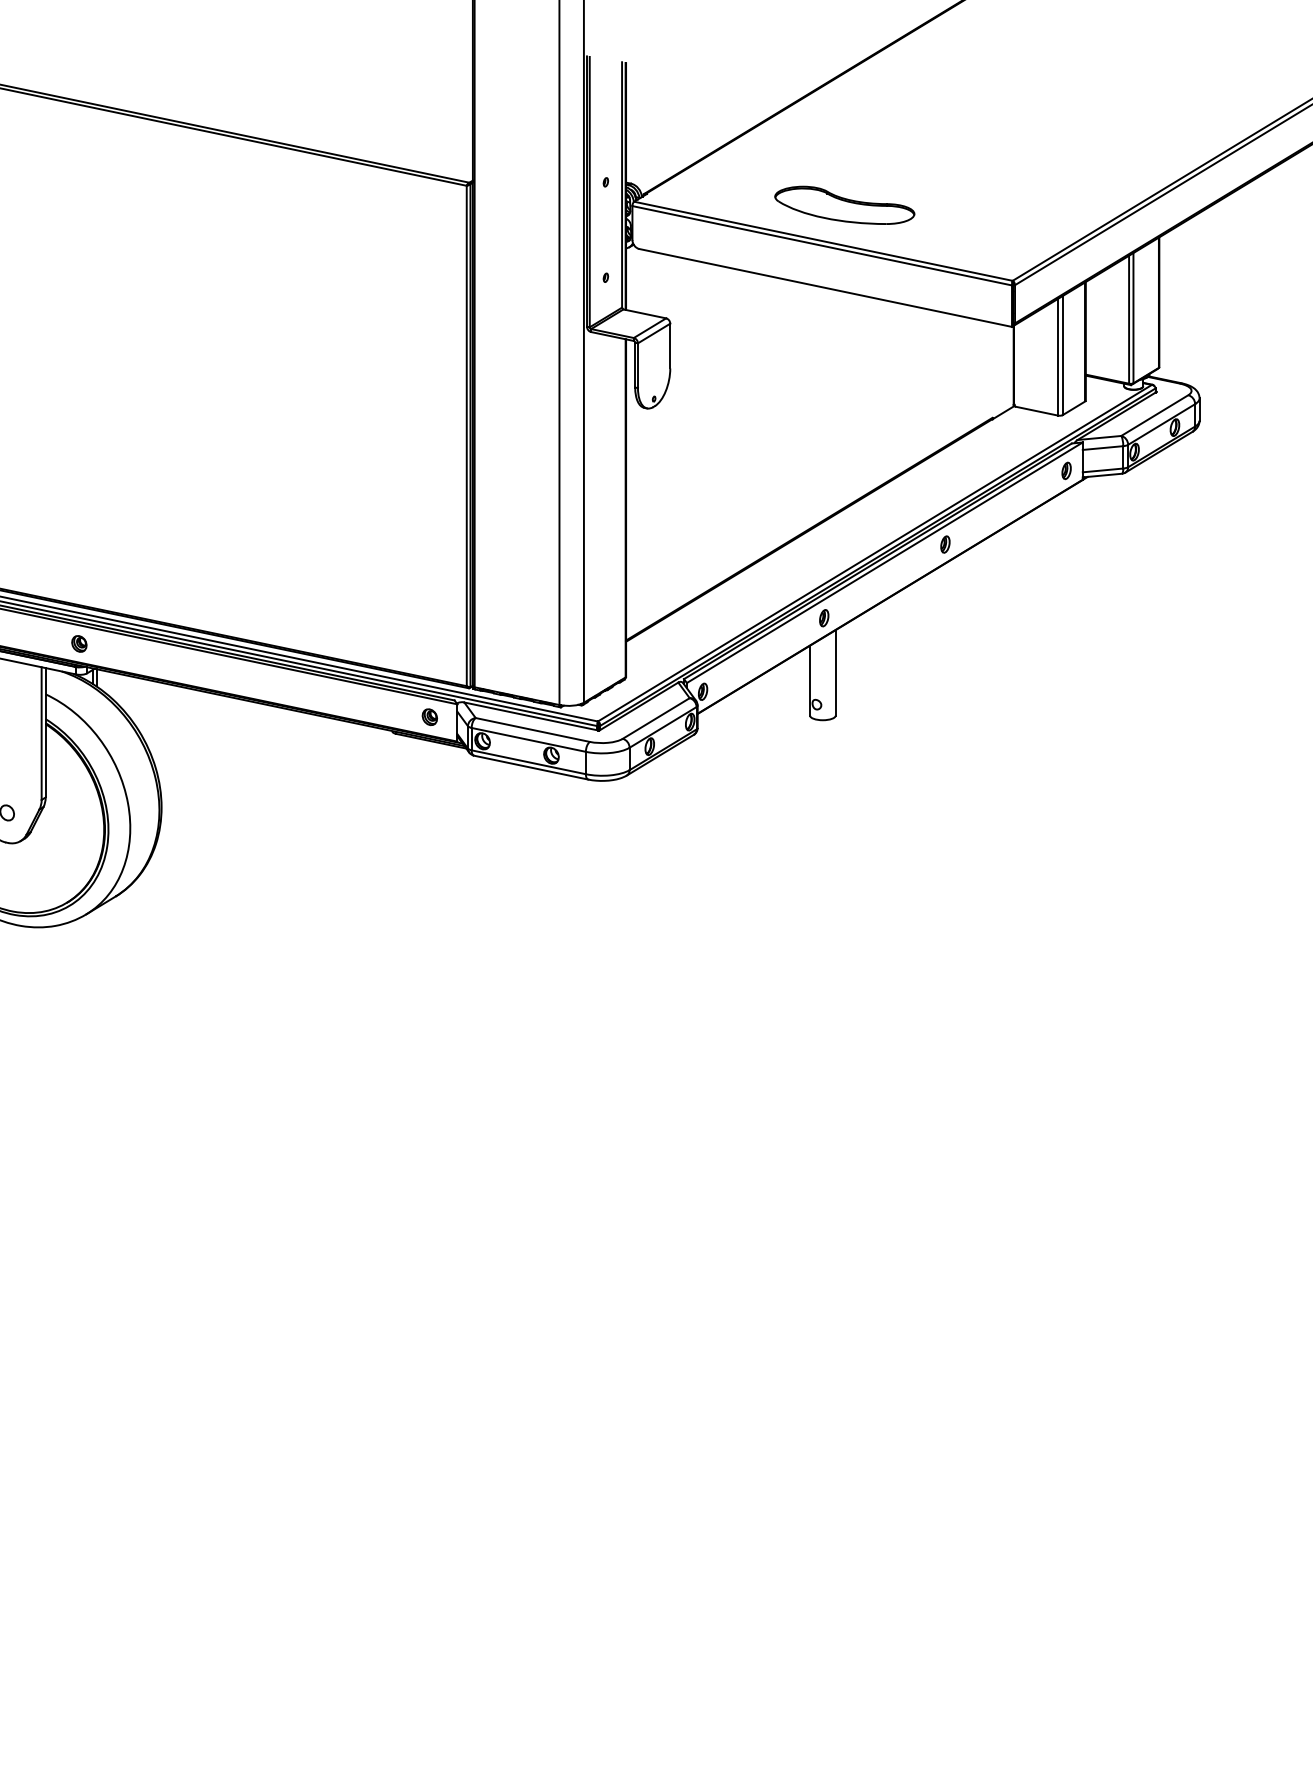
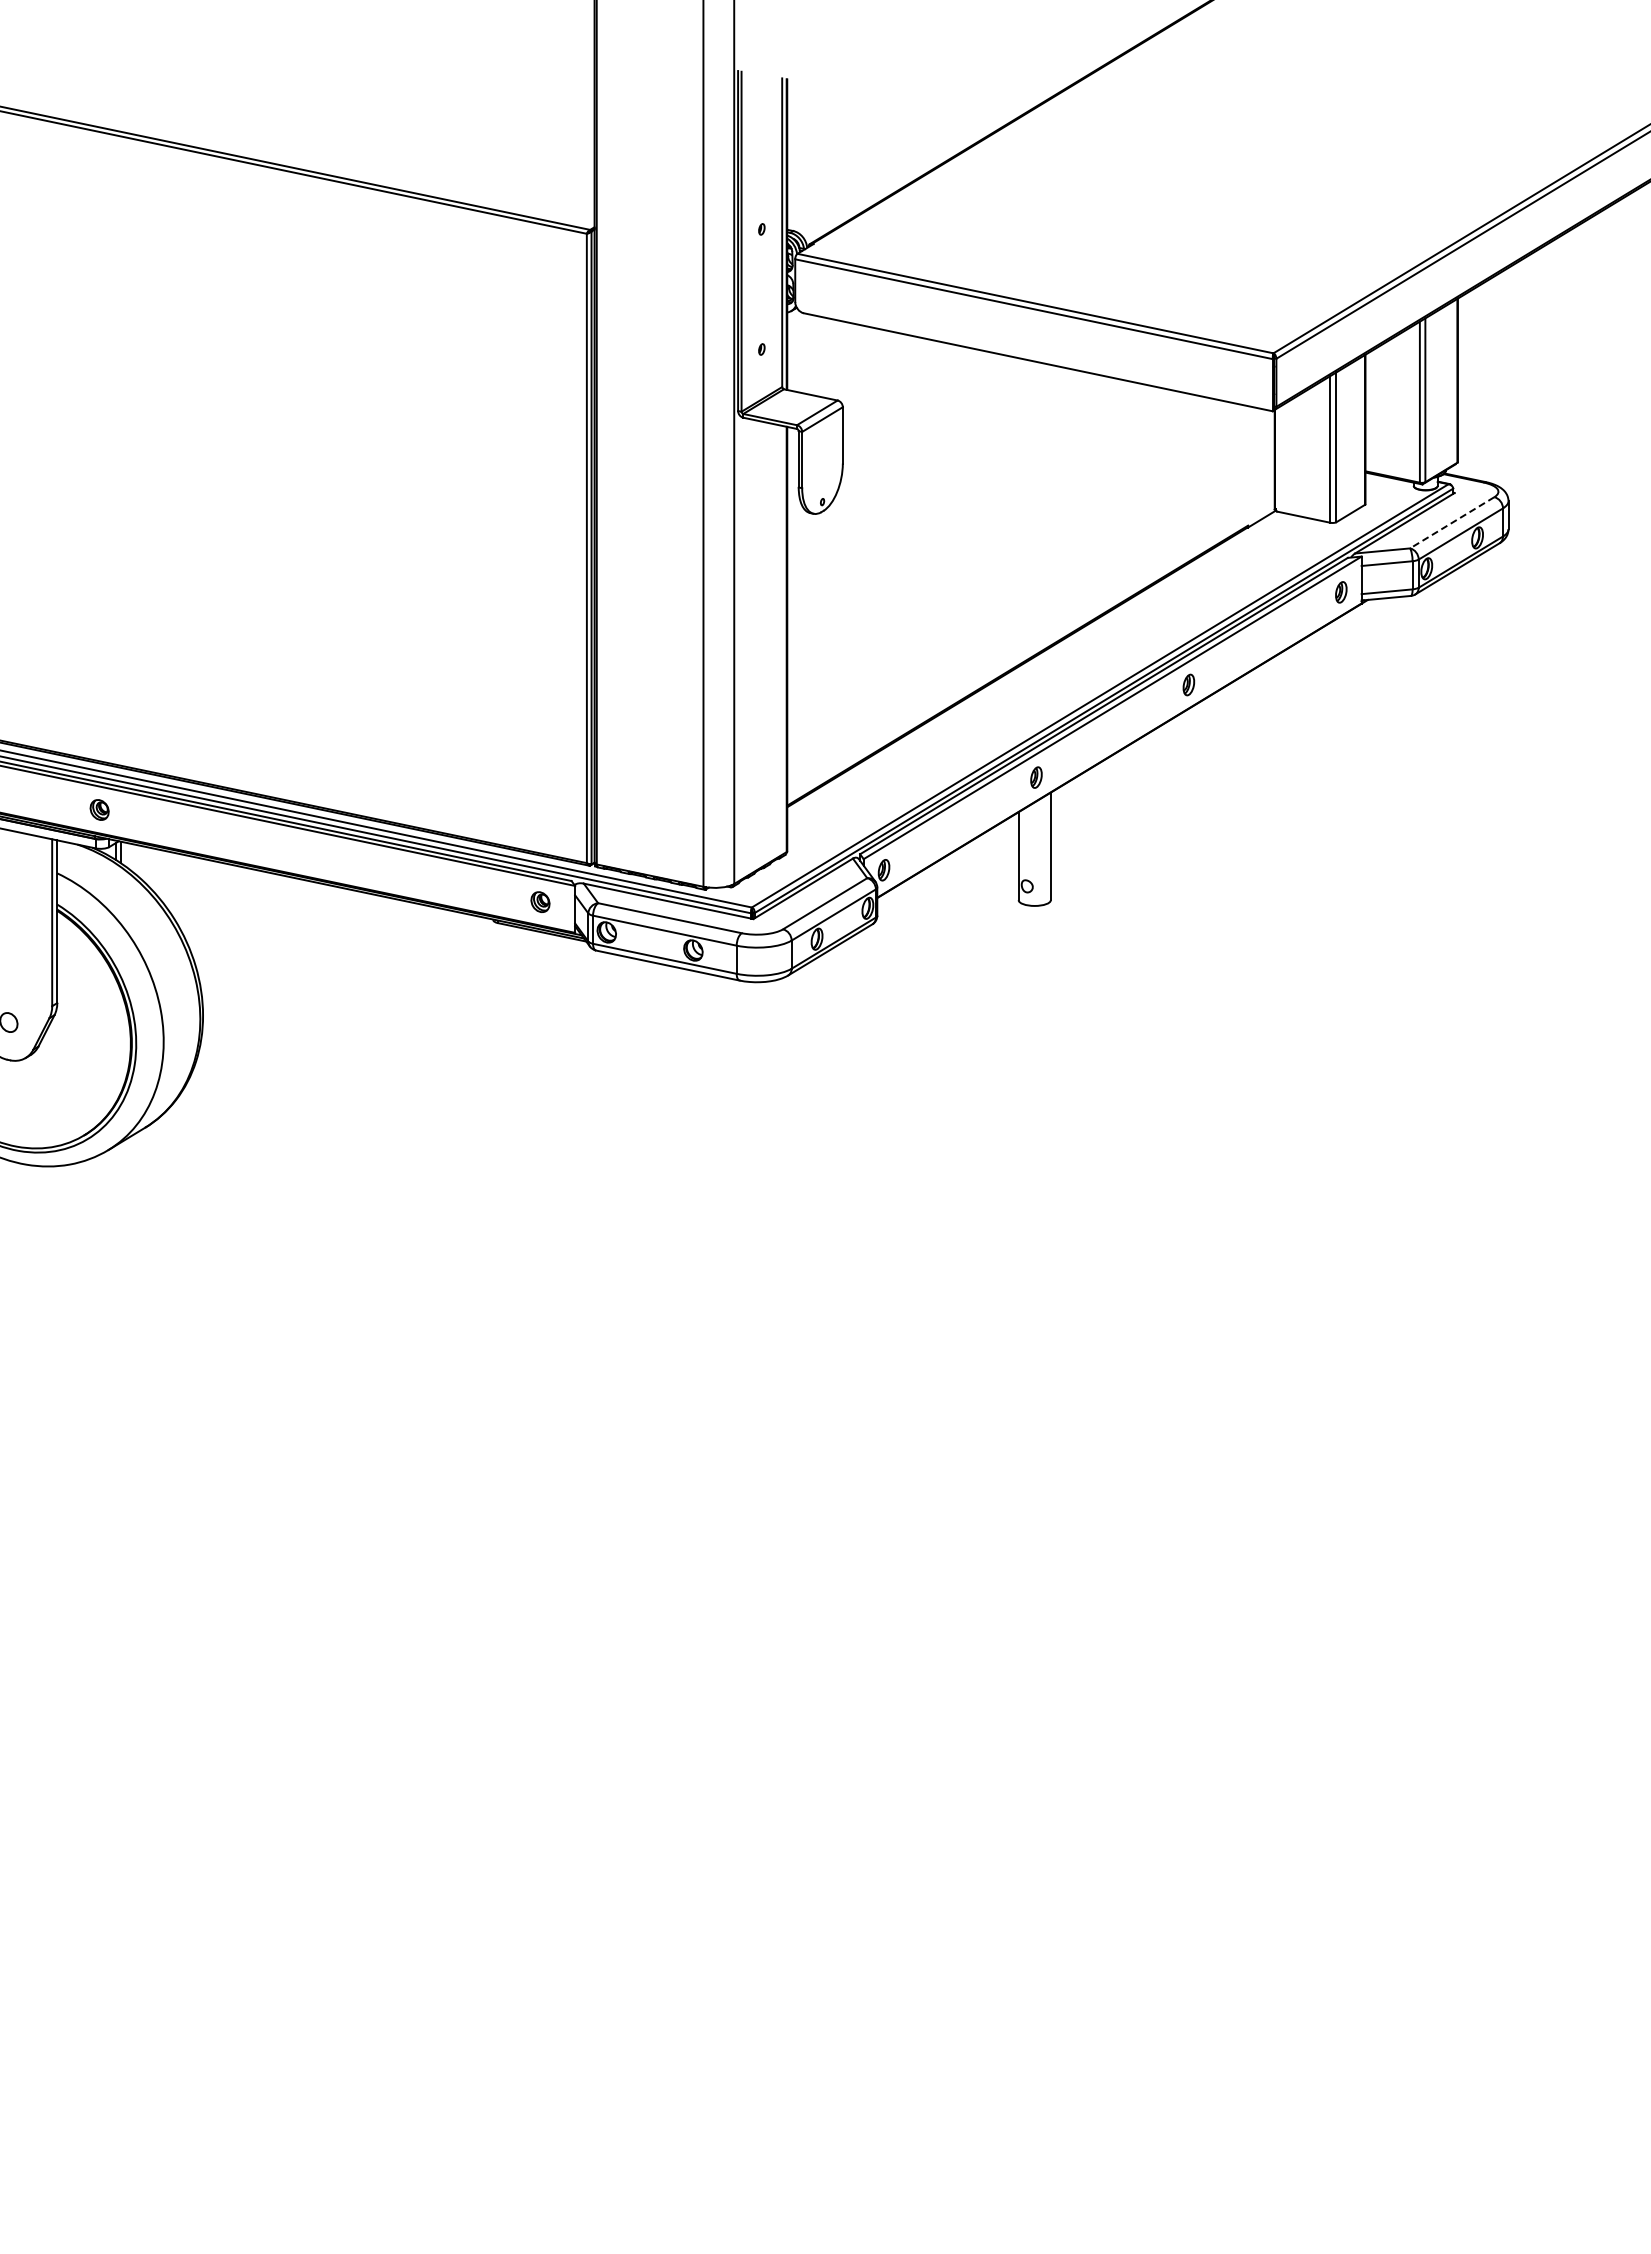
part: (844, 205) -> (1062, 258), removed
line: (1154, 416) -> (1451, 523), solid -> dashed

